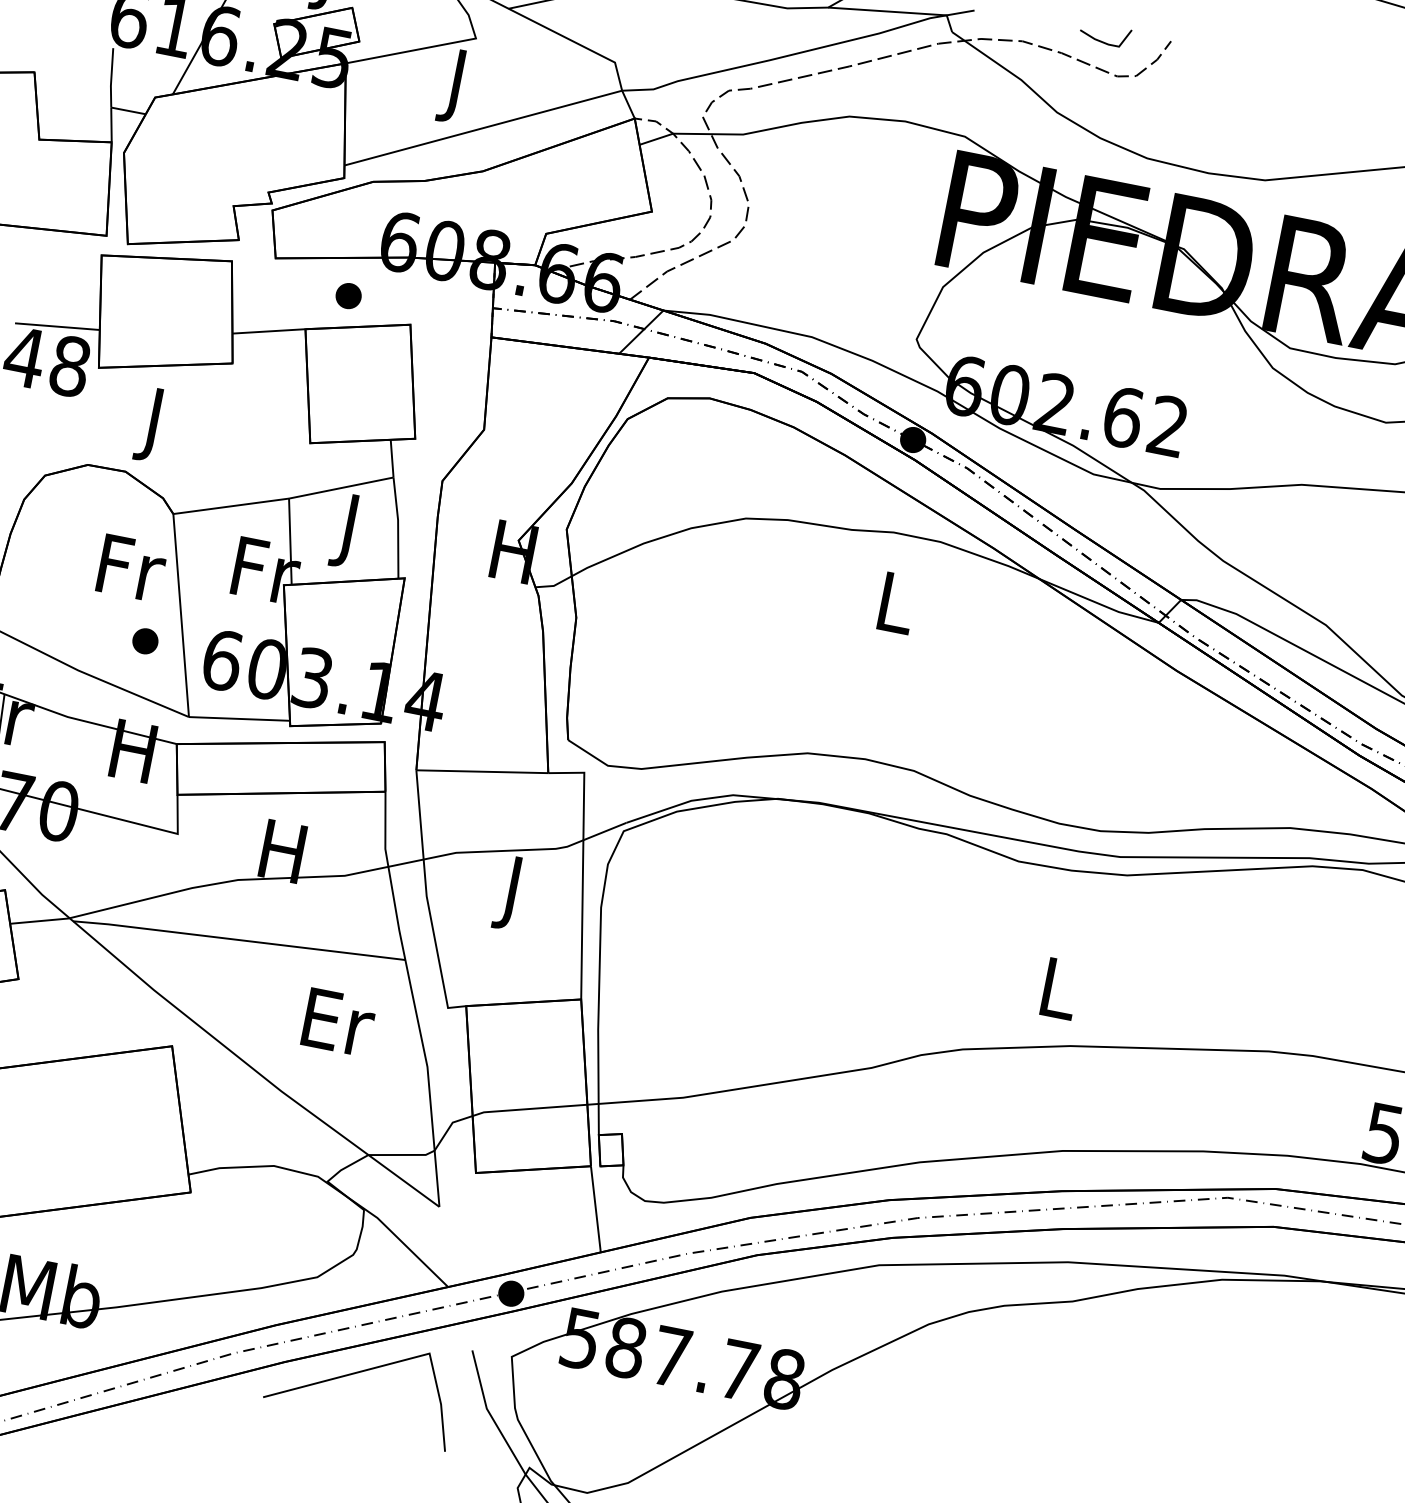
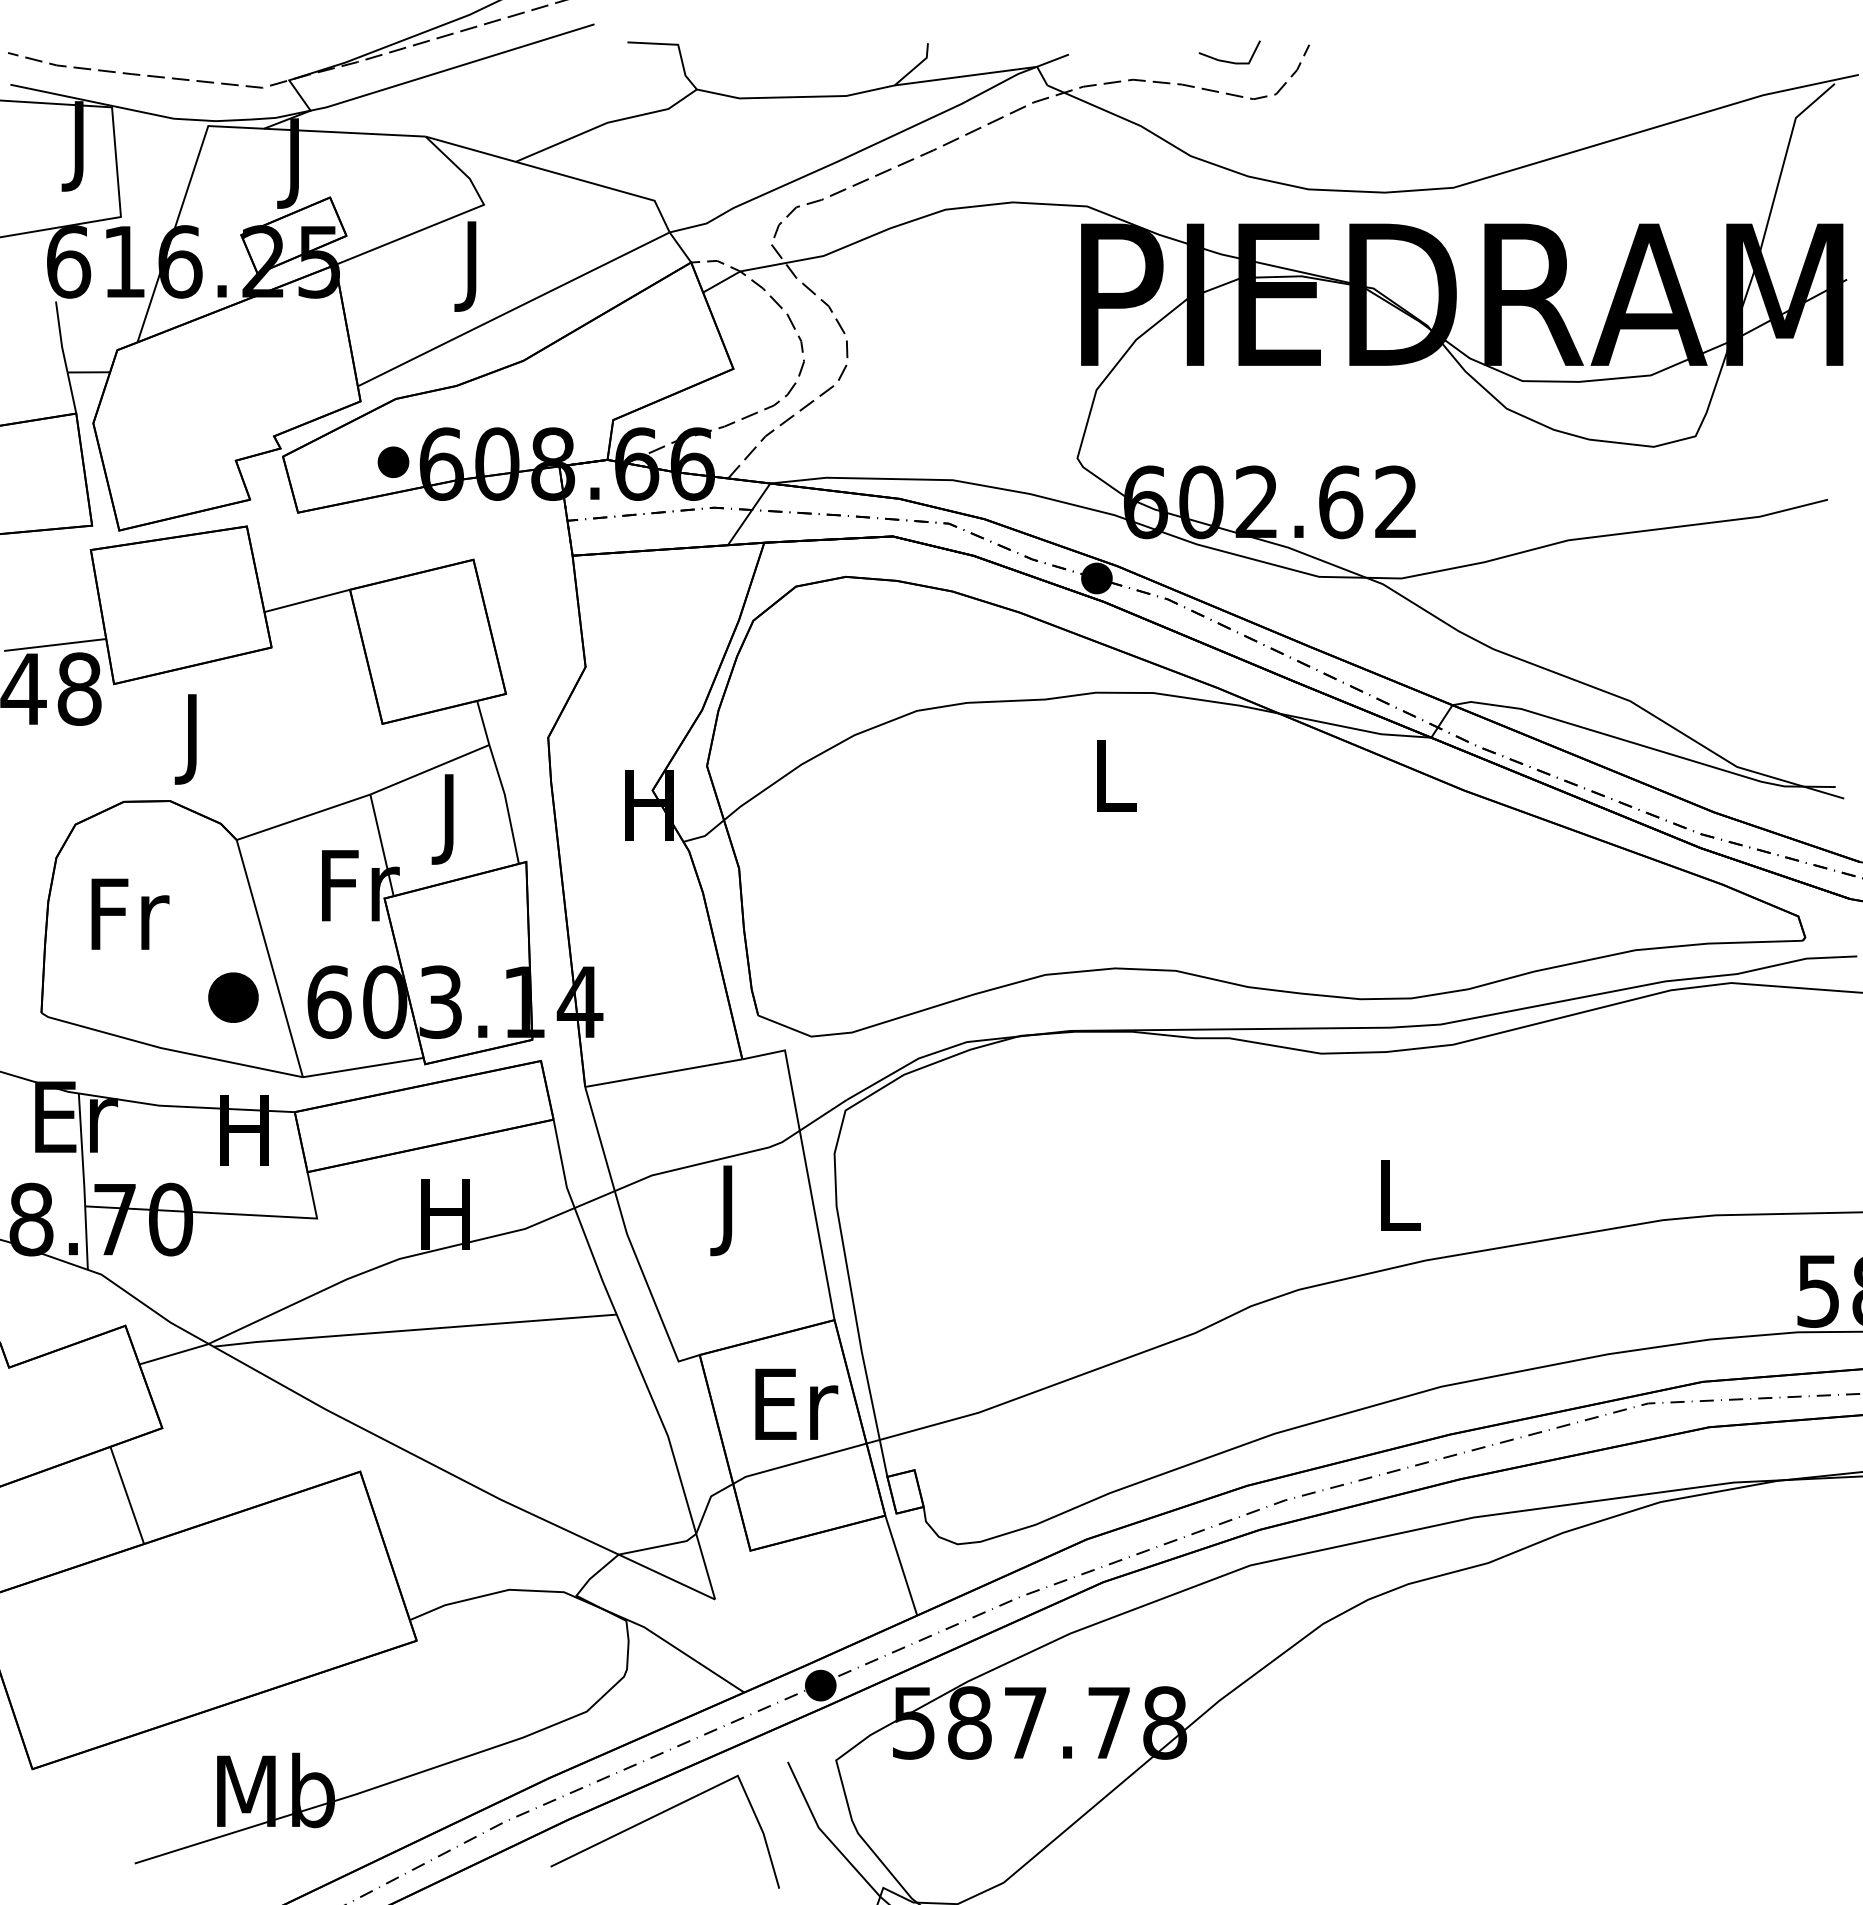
part: (348, 295) -> (393, 461), moved
text: (132, 567) -> (130, 913), moved
part: (145, 641) -> (233, 997), size x1.6
text: (339, 1021) -> (796, 1403), moved

